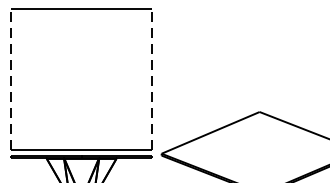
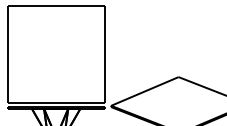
line: (10, 79) -> (7, 54), dashed -> solid
line: (151, 79) -> (104, 54), dashed -> solid

